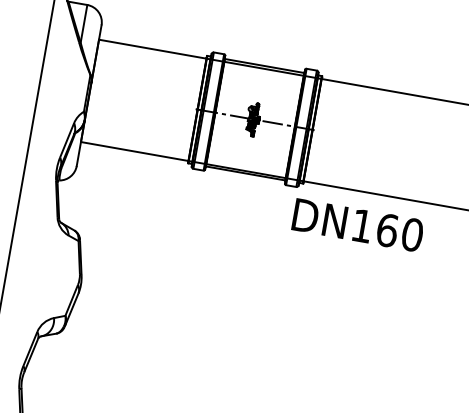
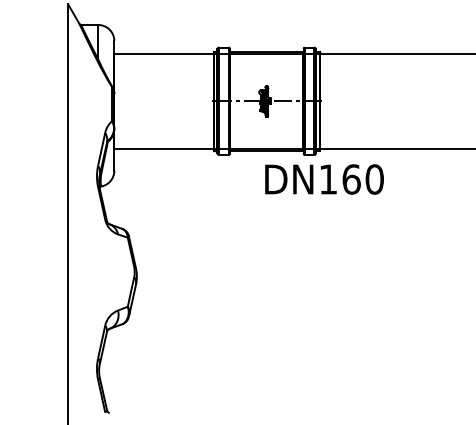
text: (358, 225) -> (324, 179), moved

